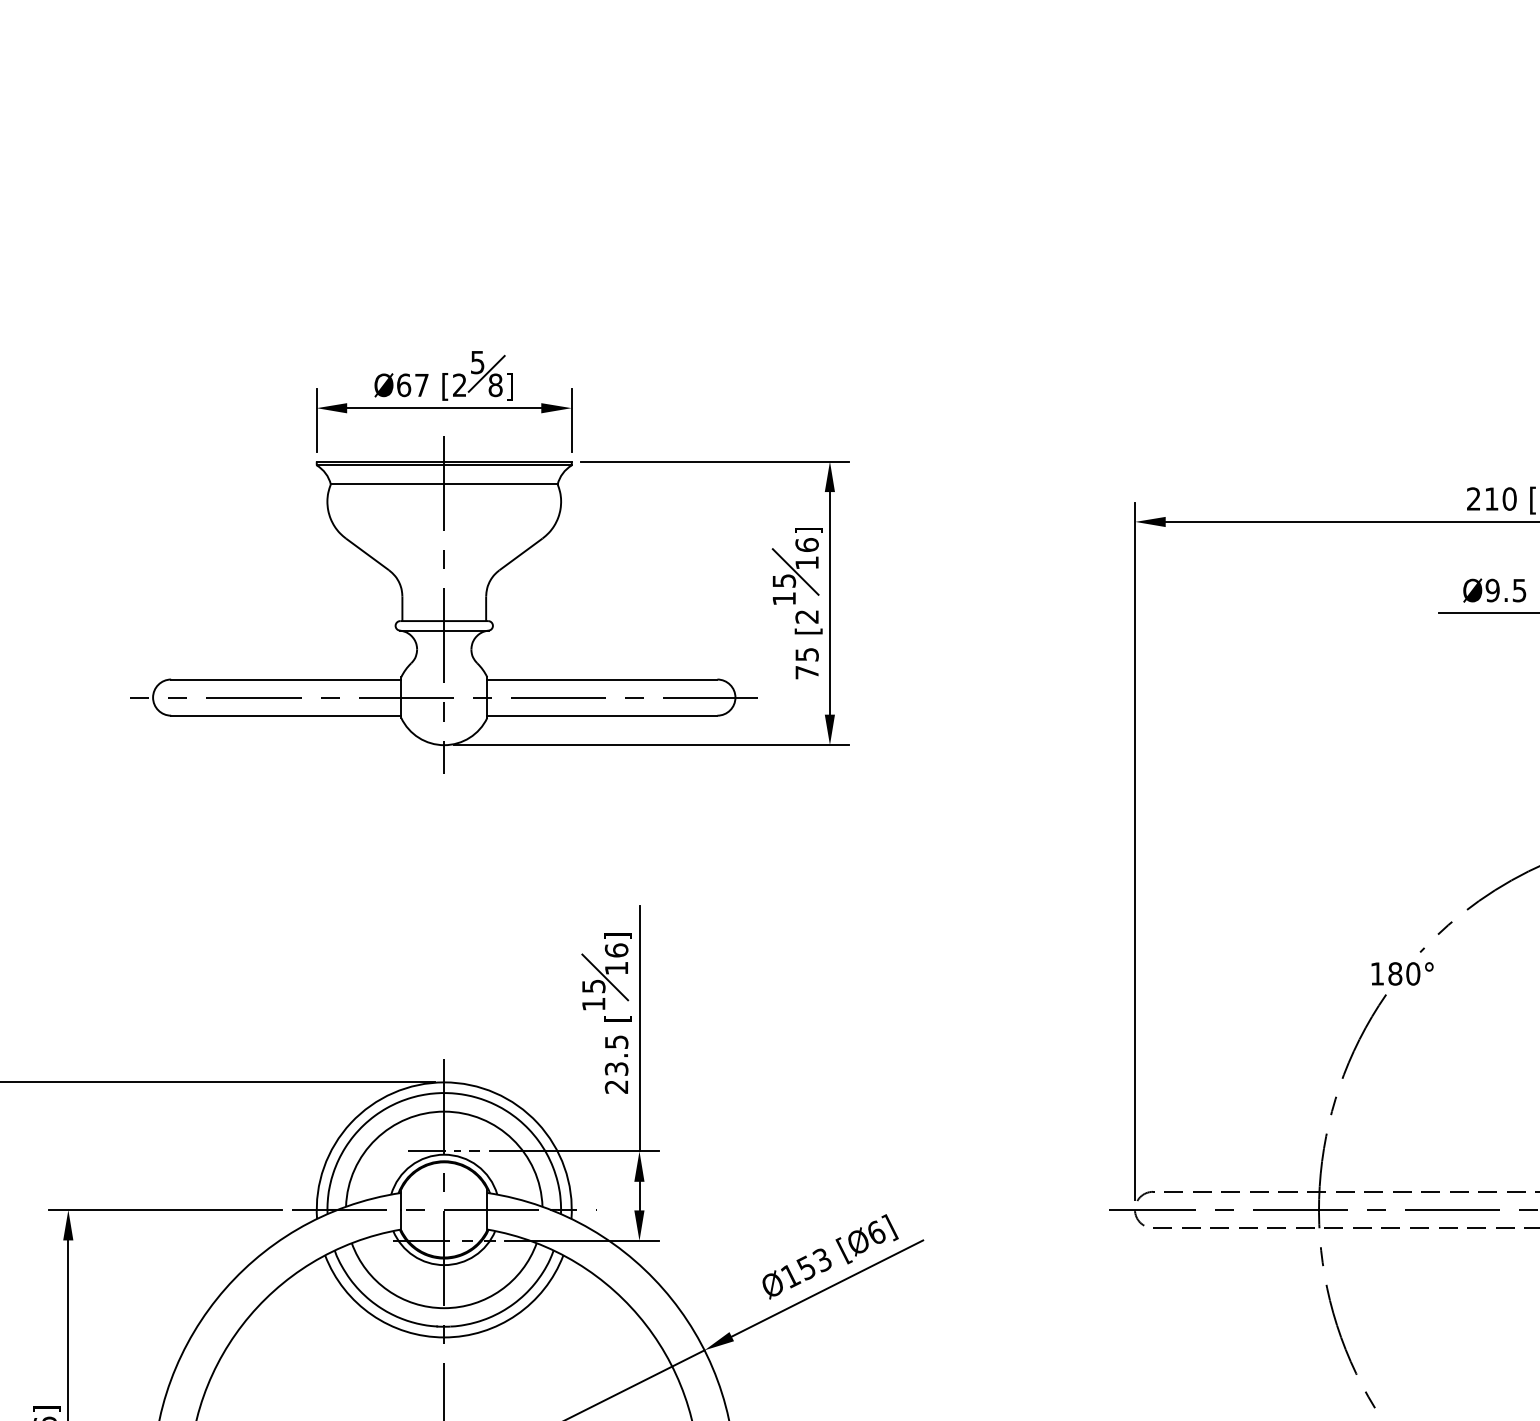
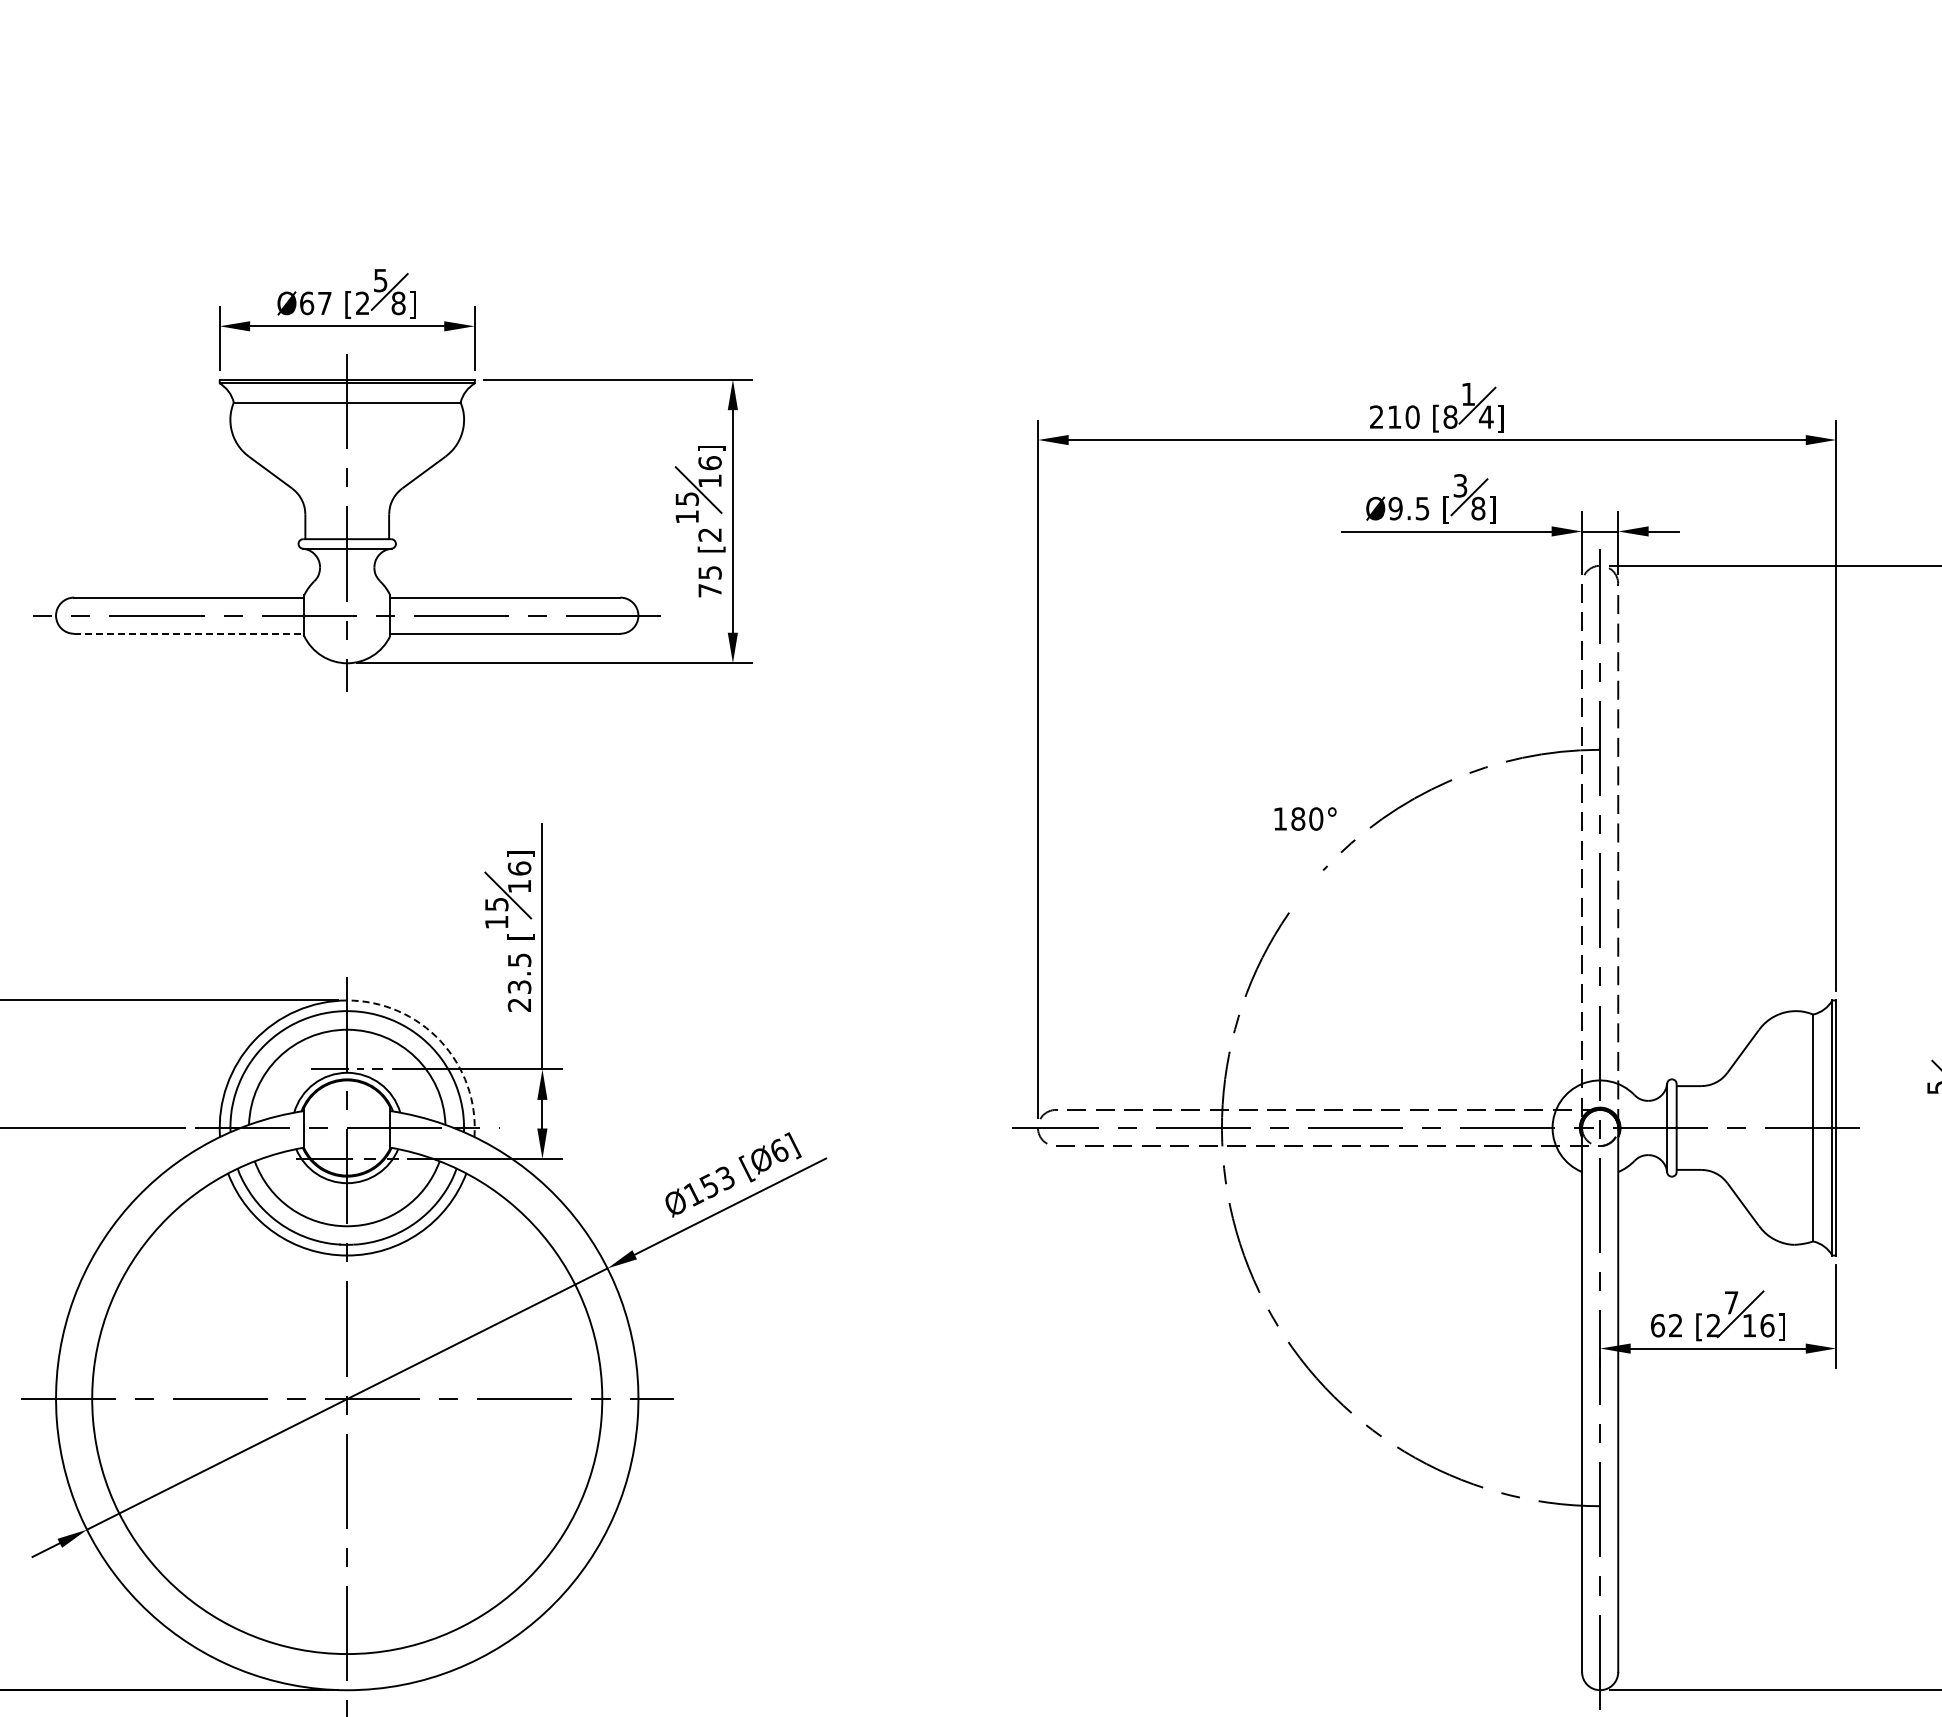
line: (286, 715) -> (189, 633), solid -> dashed
text: (1402, 973) -> (1305, 818), moved
arc: (537, 1123) -> (440, 1041), solid -> dashed

